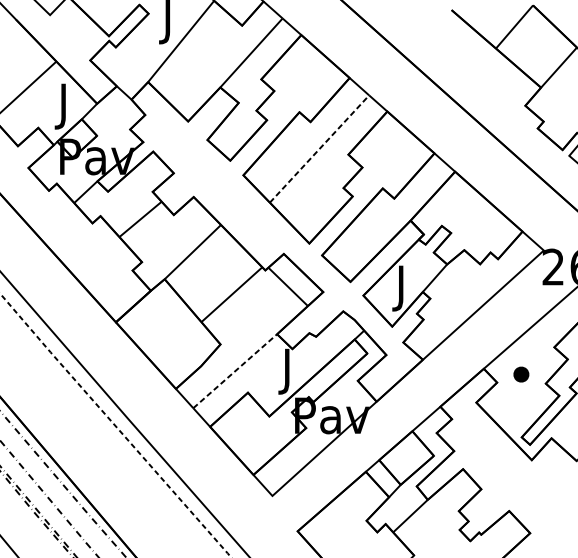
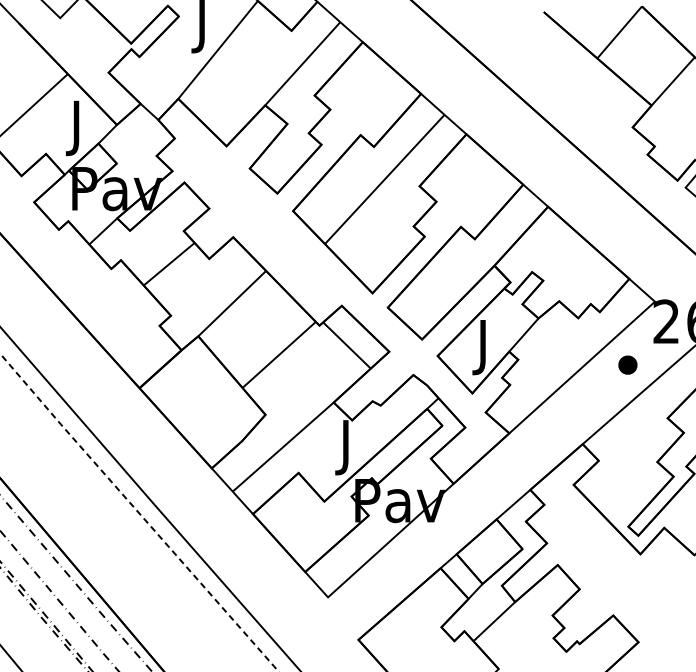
line: (320, 149) -> (385, 179), dashed -> solid
line: (235, 370) -> (283, 446), dashed -> solid
part: (521, 374) -> (627, 364), moved

